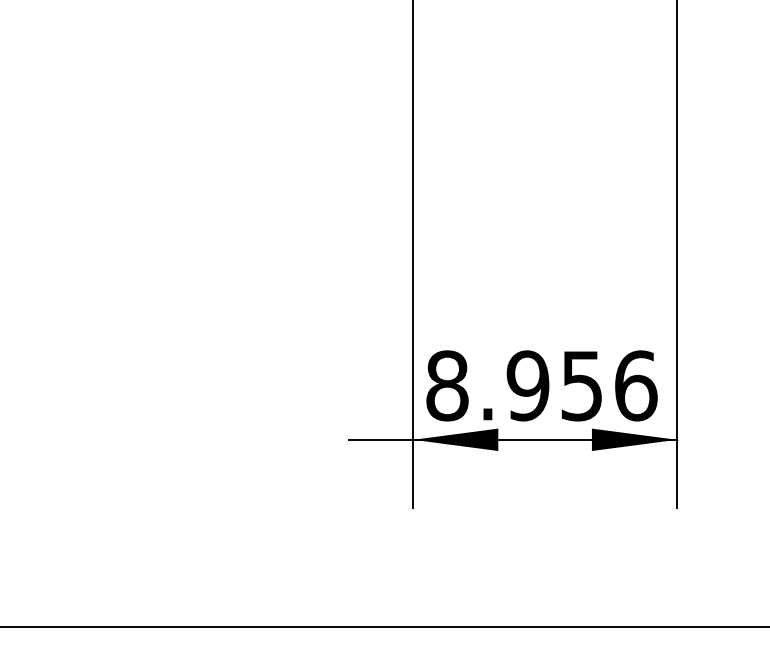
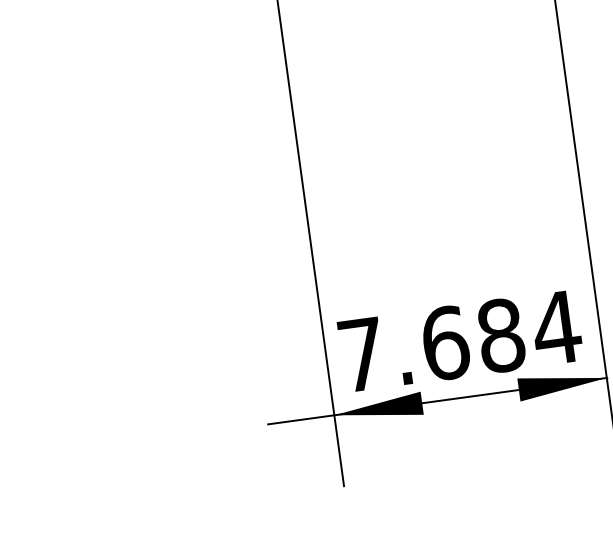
text: (542, 385) -> (460, 340), 8.956 -> 7.684

